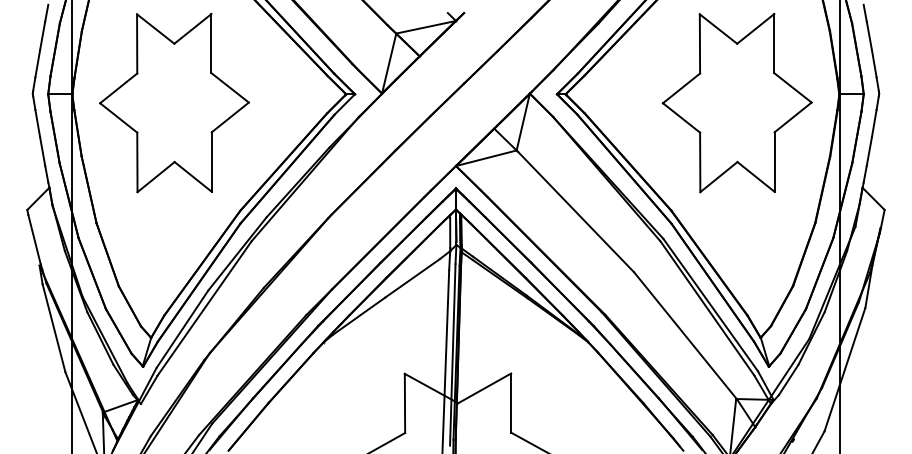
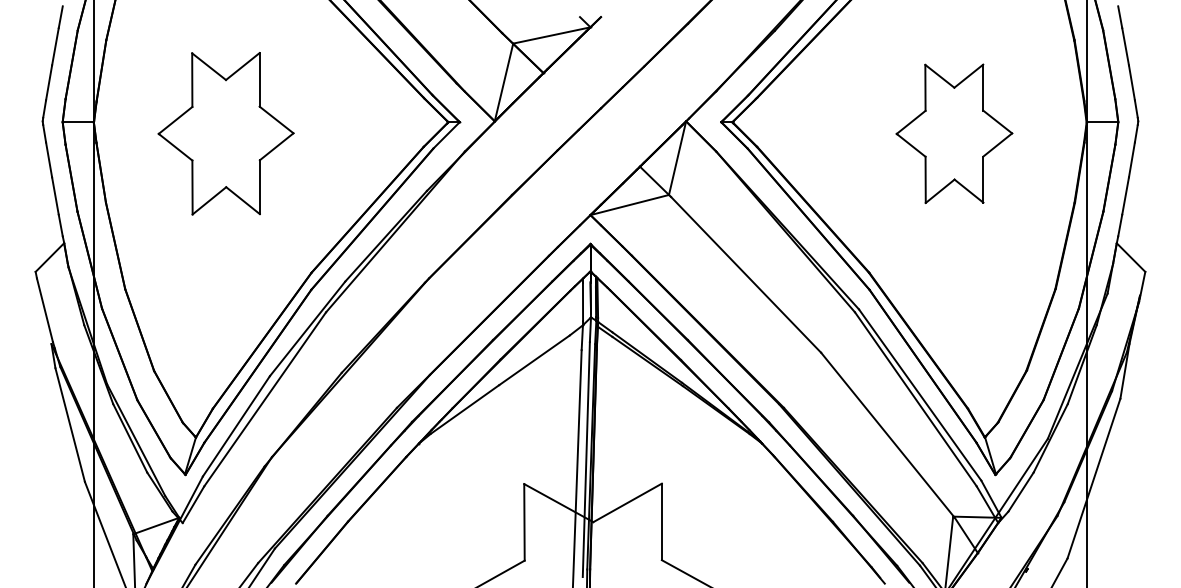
part: (174, 103) -> (226, 134), size x0.7
part: (736, 103) -> (953, 134), size x0.6

